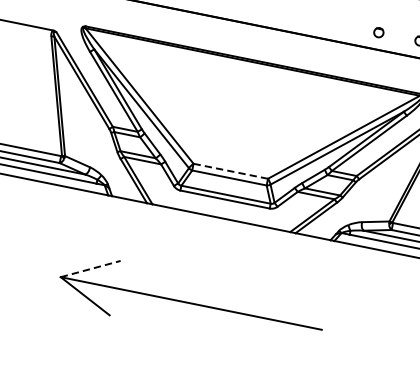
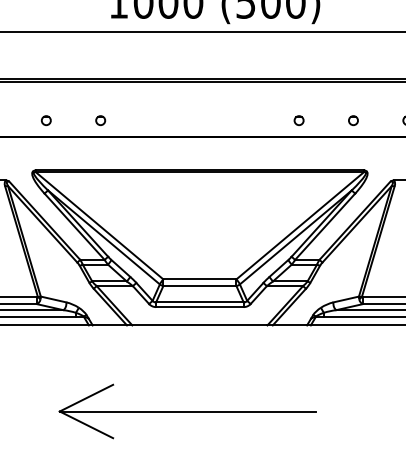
circle: (378, 32) -> (298, 120), moved
line: (230, 171) -> (199, 279), dashed -> solid
line: (90, 269) -> (86, 398), dashed -> solid

